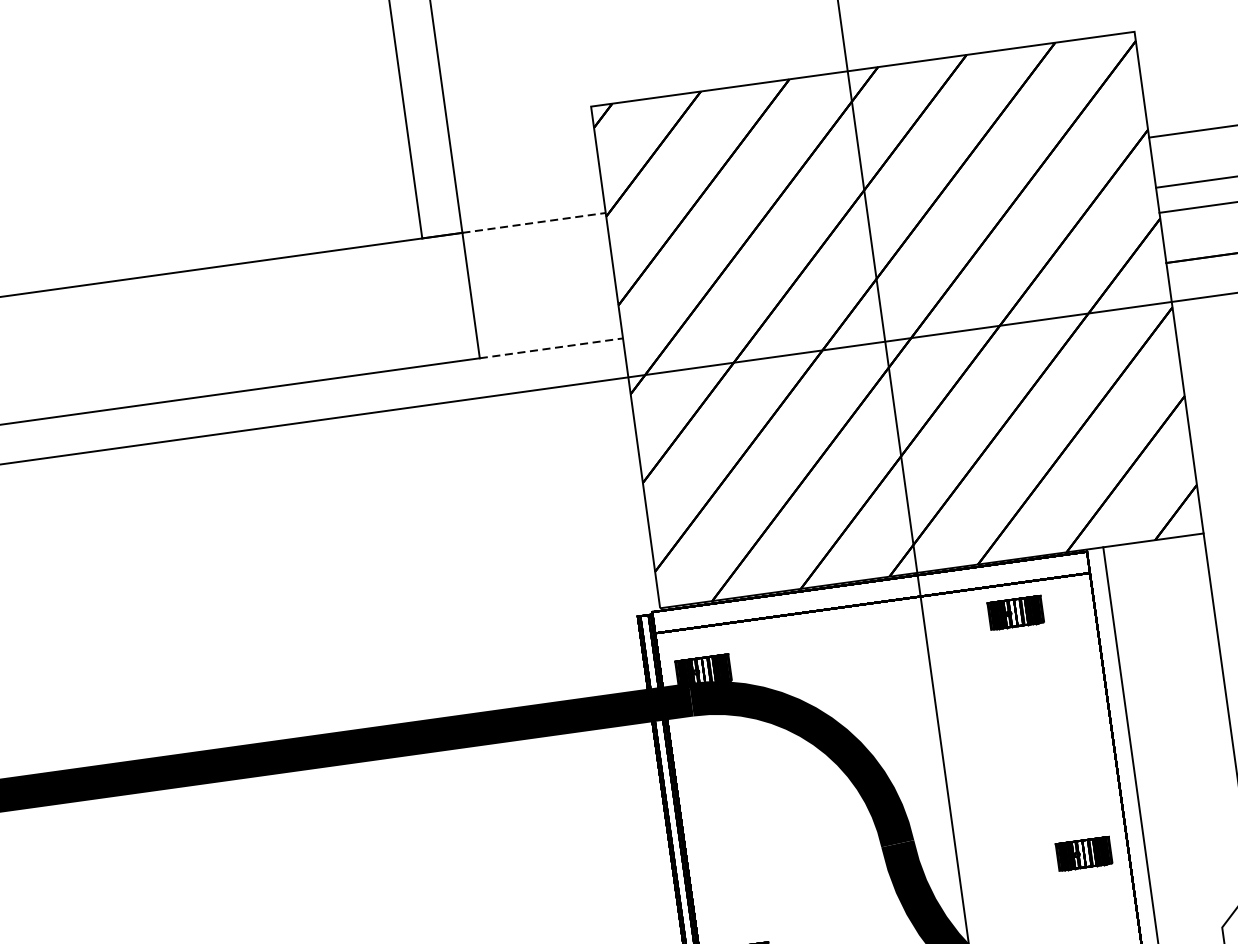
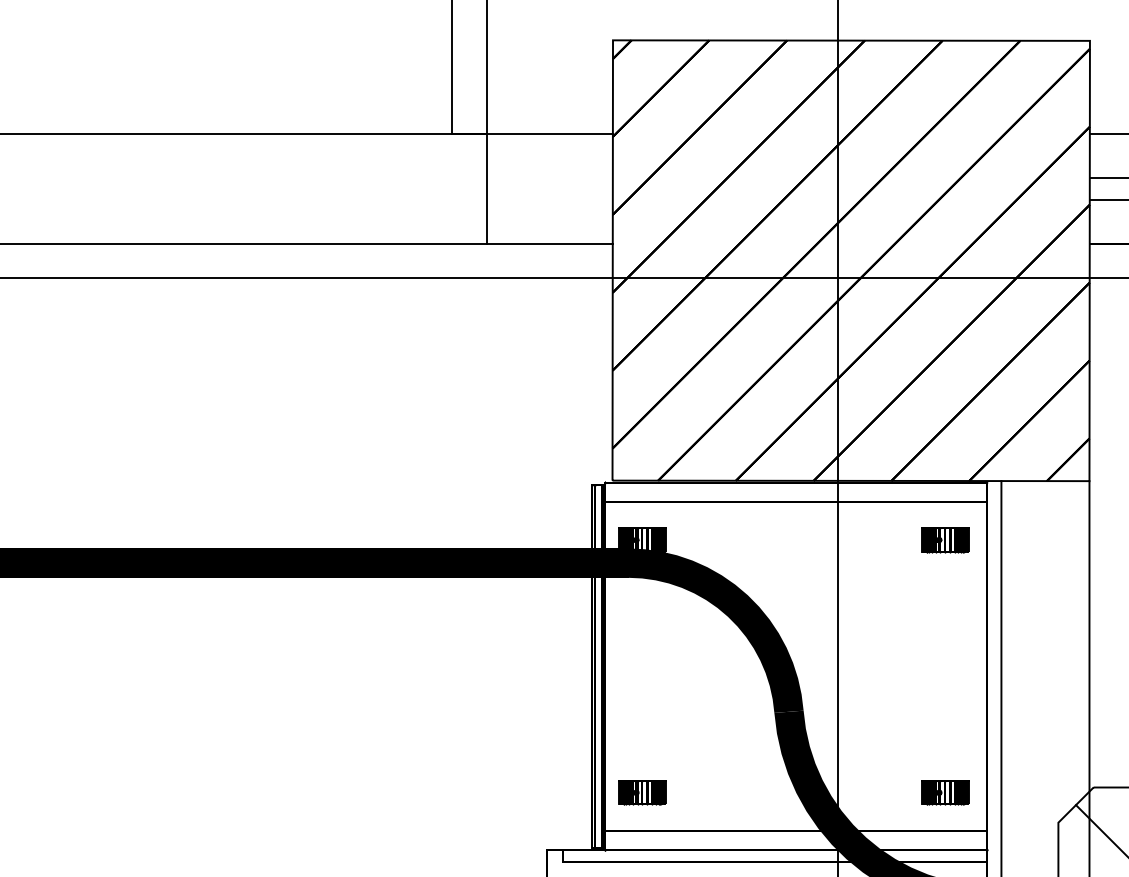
line: (534, 222) -> (550, 133), dashed -> solid
line: (550, 348) -> (549, 243), dashed -> solid
part: (1016, 613) -> (945, 540), moved
part: (1084, 853) -> (945, 792), moved

